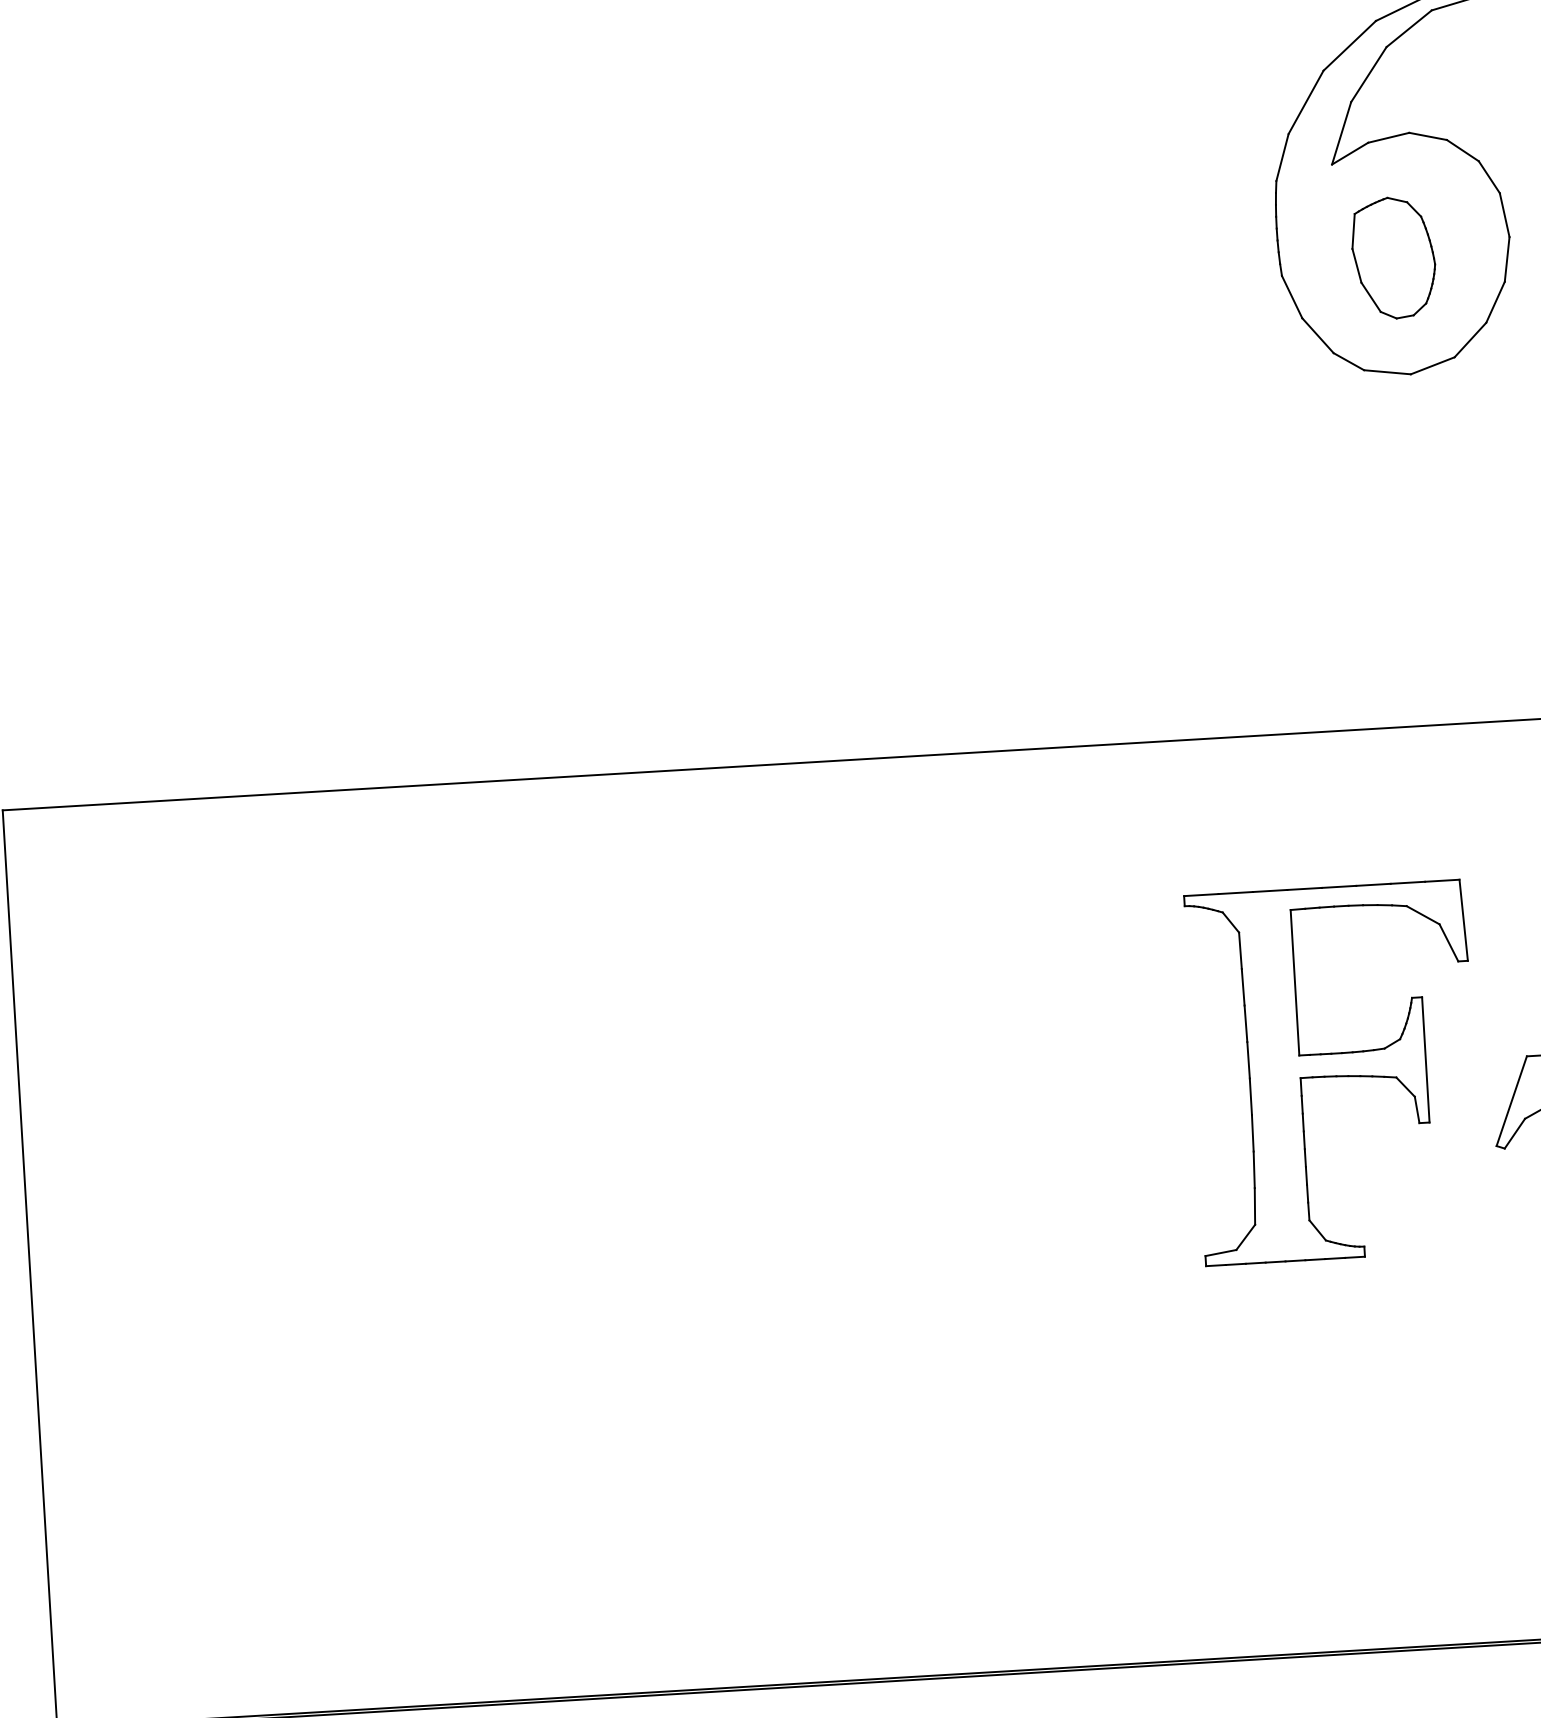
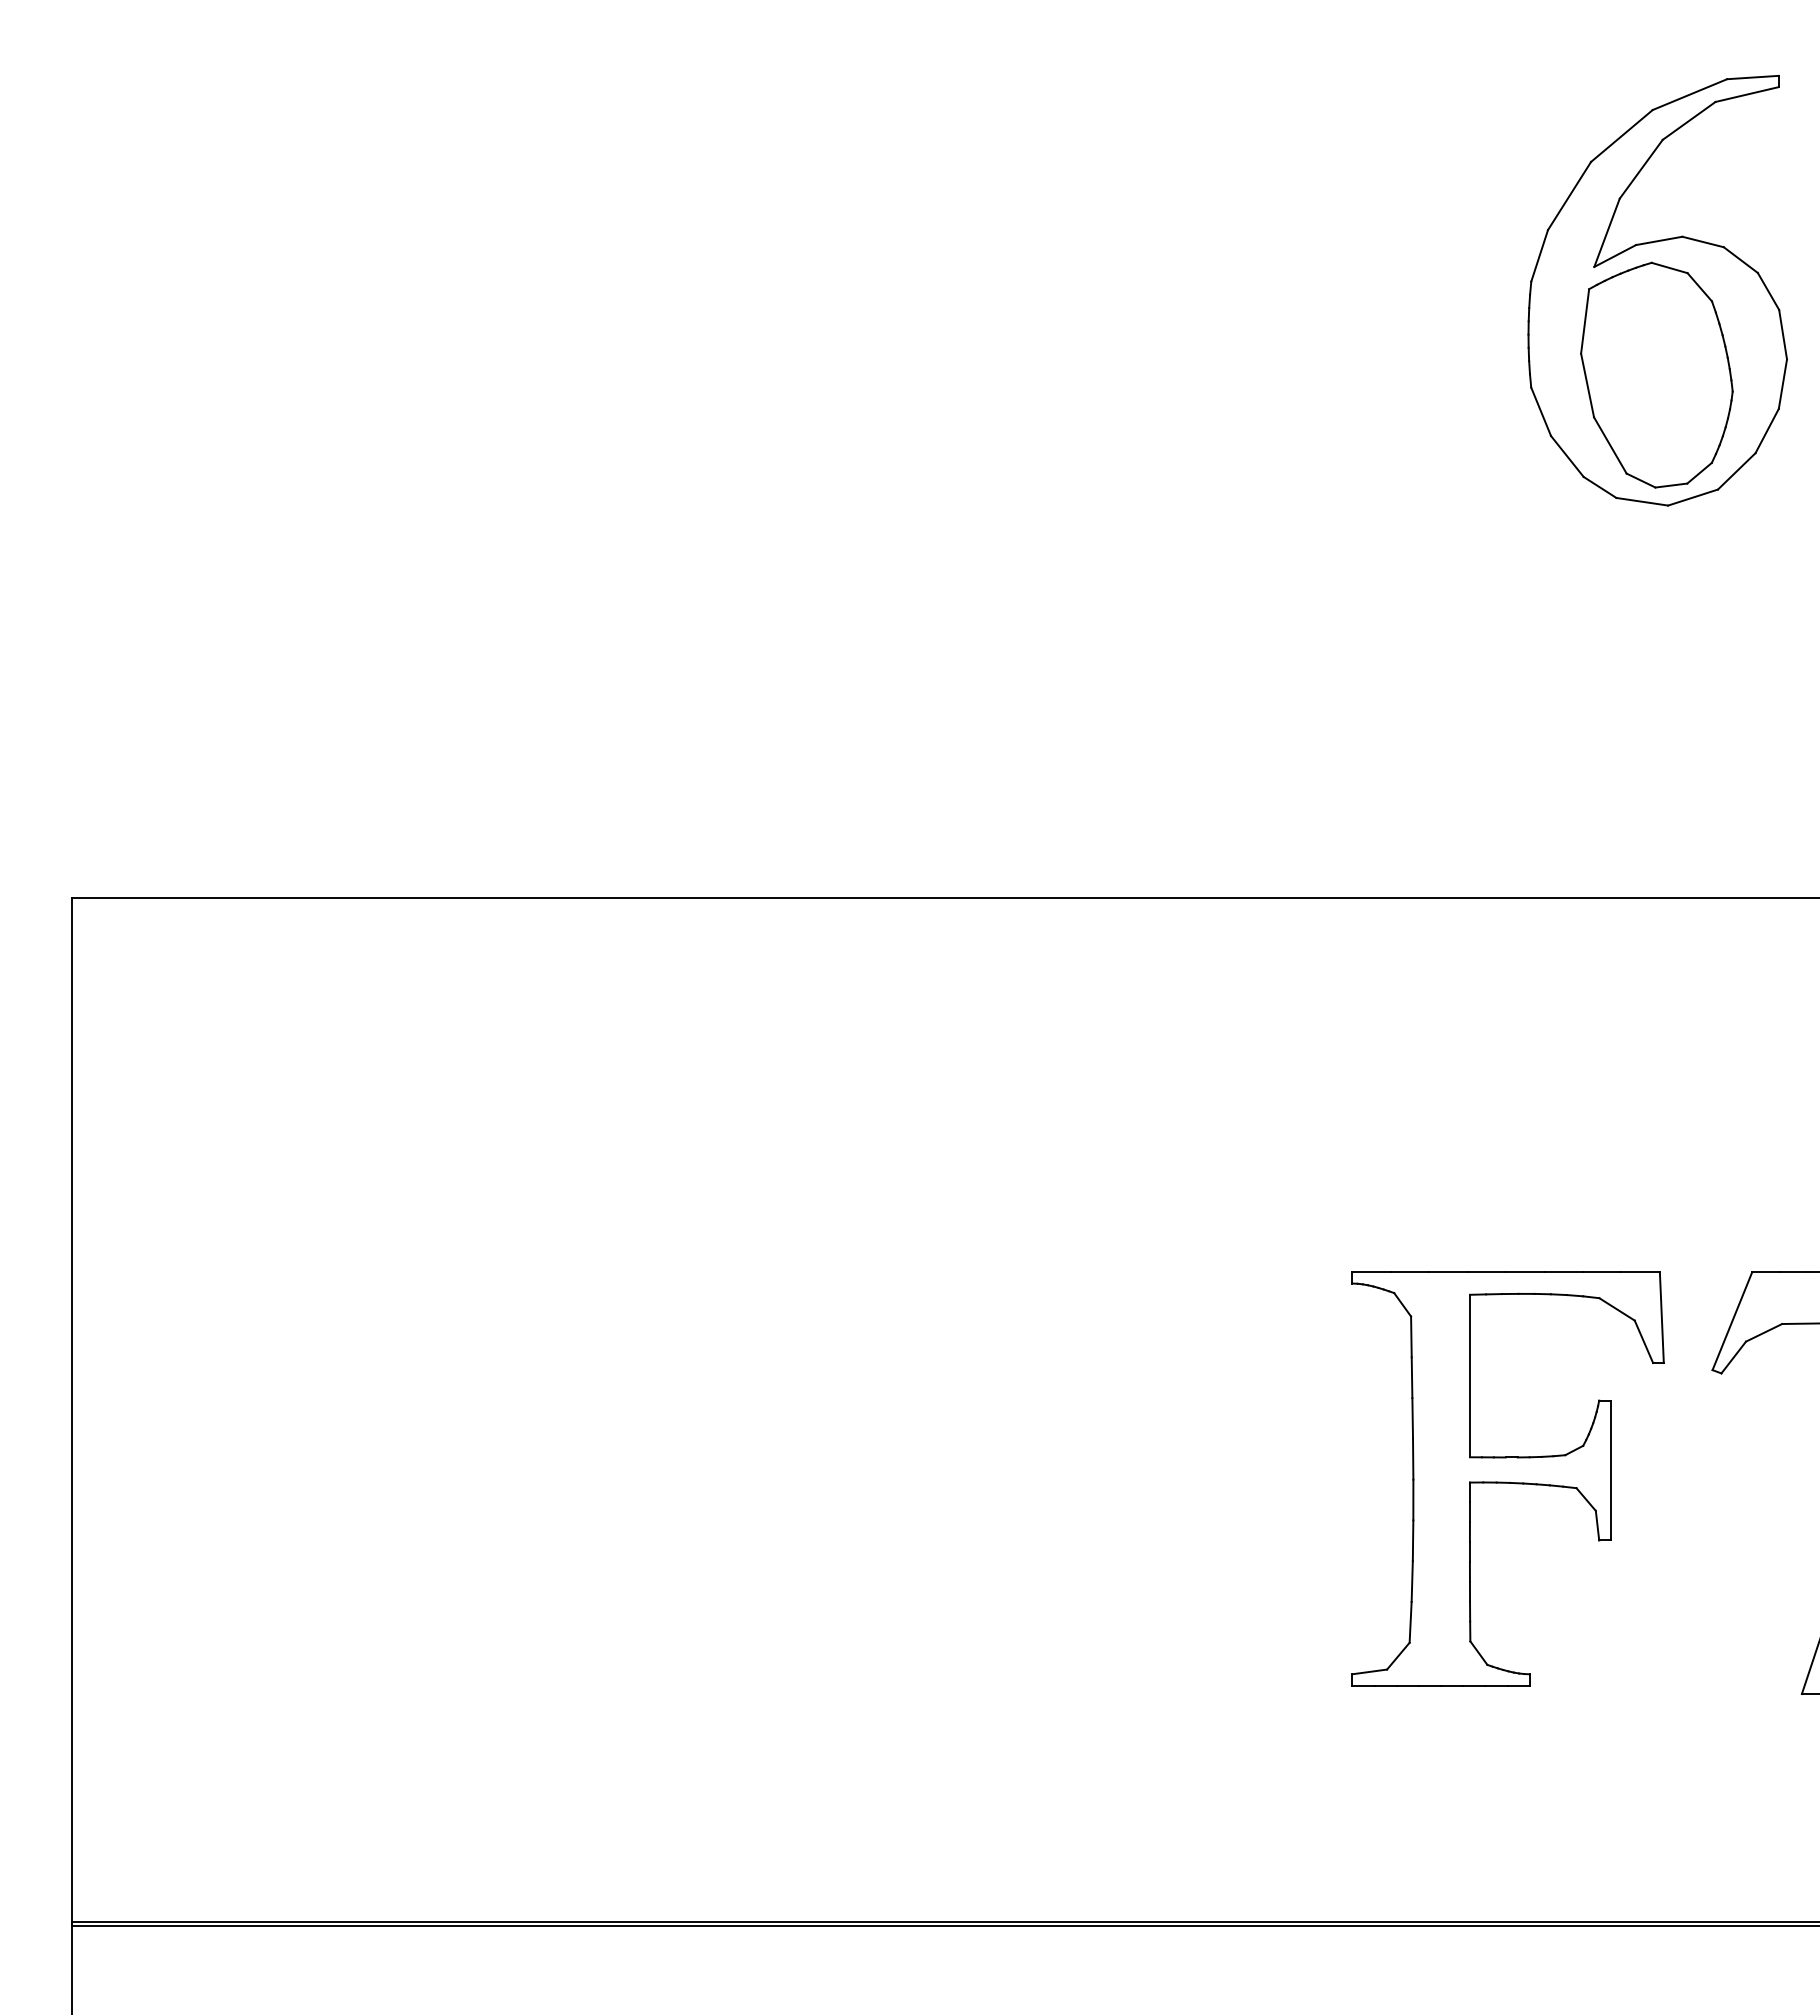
part: (1393, 257) -> (1656, 374), size x1.67
part: (1334, 1072) -> (1507, 1478), moved

